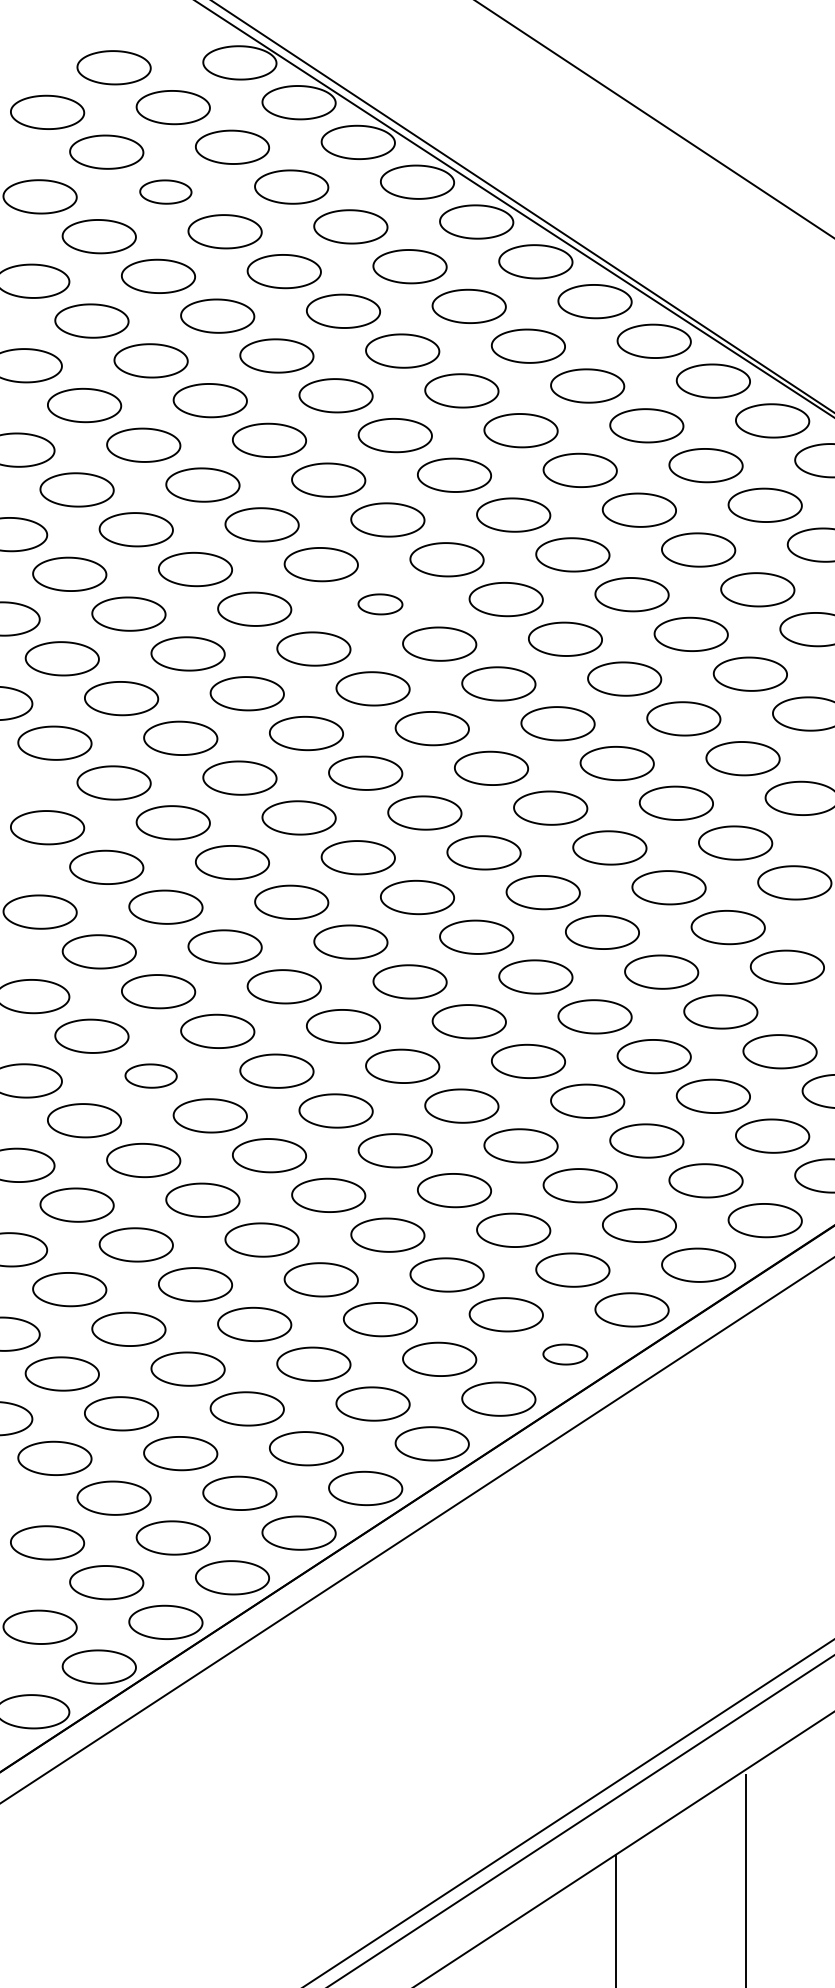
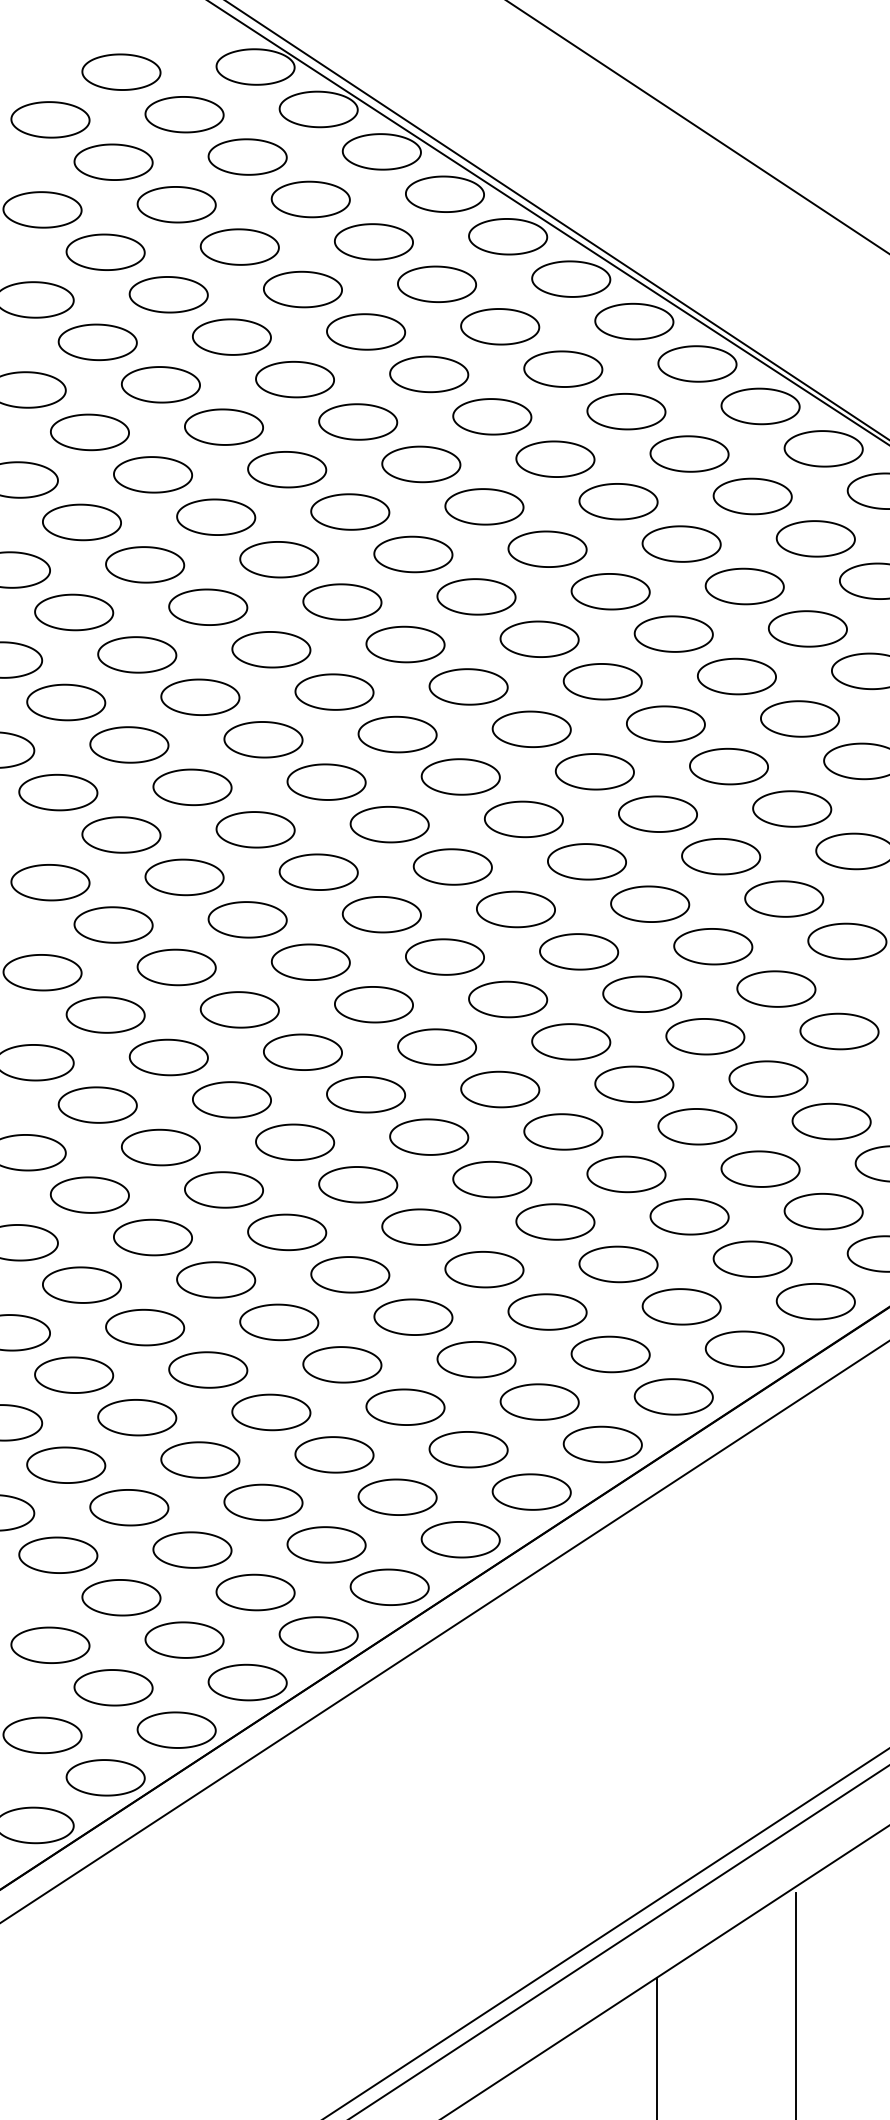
part: (165, 191) -> (176, 204), size x1.43
part: (380, 604) -> (405, 644), size x1.67
part: (150, 1076) -> (160, 1147), size x1.43
part: (565, 1354) -> (602, 1444), size x1.67

